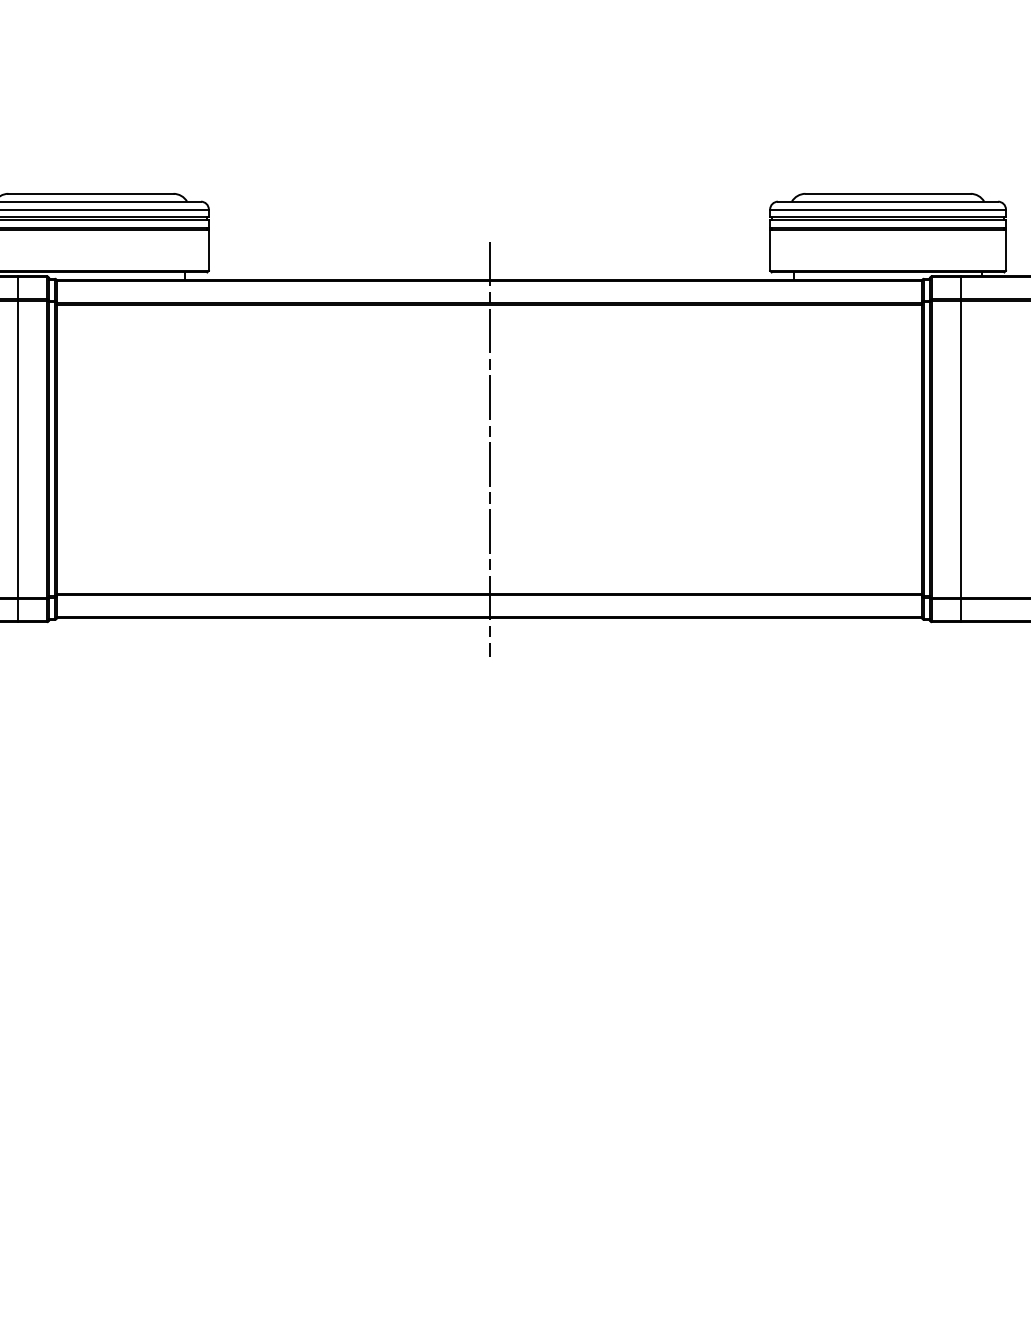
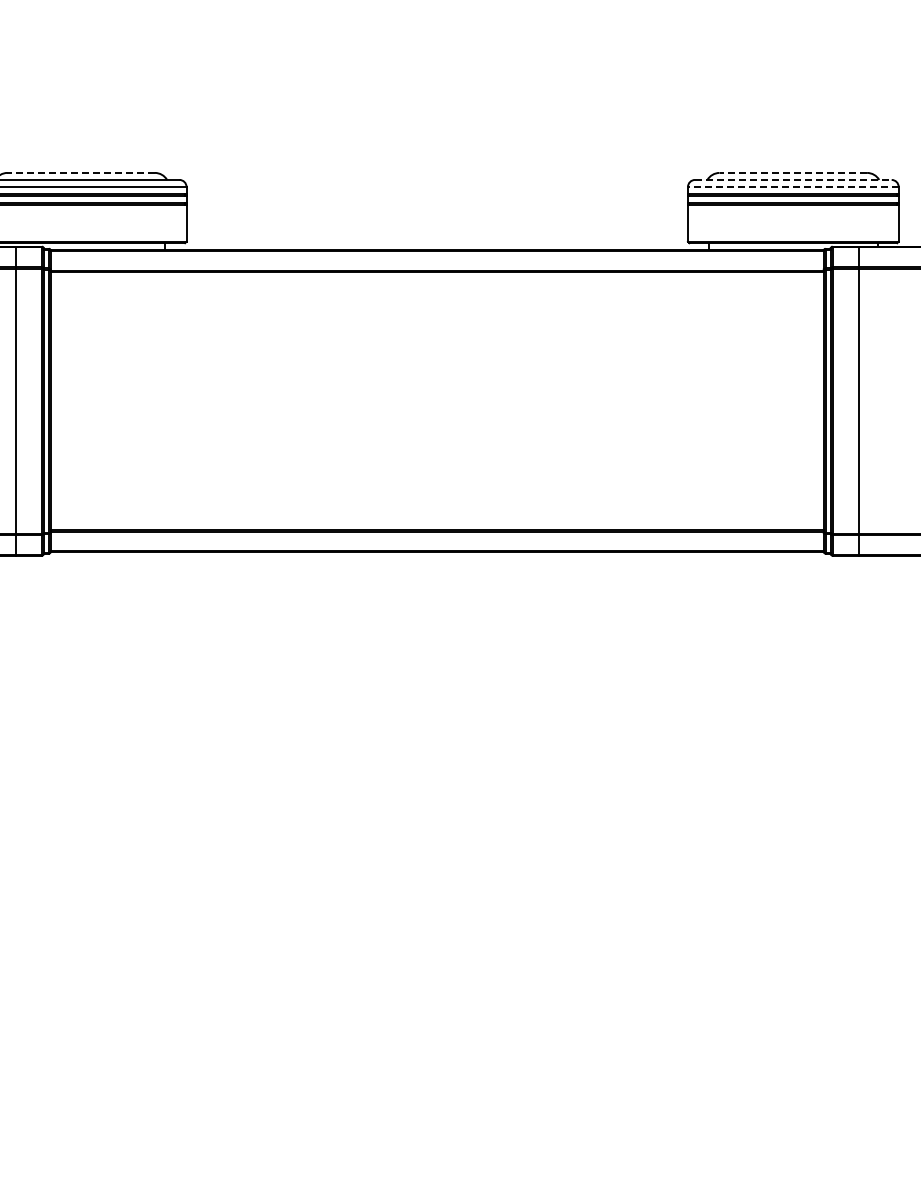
line: (91, 193) -> (81, 172), solid -> dashed
line: (888, 193) -> (793, 172), solid -> dashed
line: (888, 201) -> (793, 179), solid -> dashed
line: (887, 209) -> (792, 186), solid -> dashed
line: (489, 448) -> (437, 400), removed

